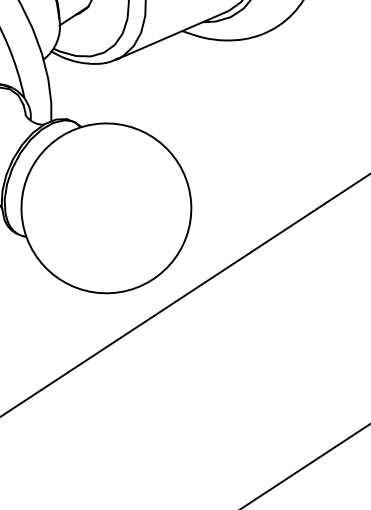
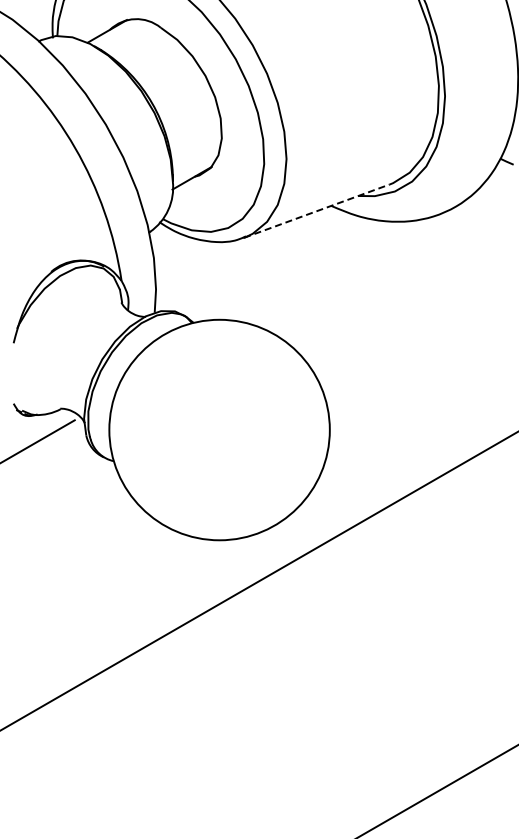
line: (171, 36) -> (316, 211), solid -> dashed

